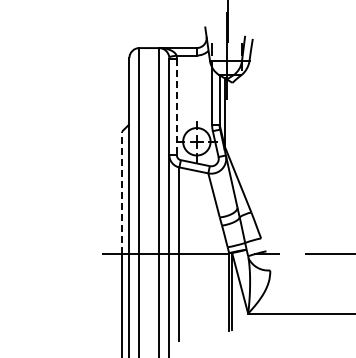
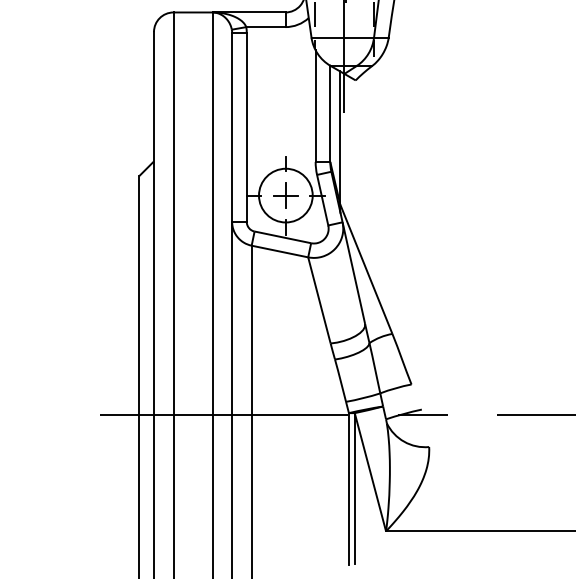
line: (176, 107) -> (246, 128), dashed -> solid
line: (121, 192) -> (138, 294), dashed -> solid

